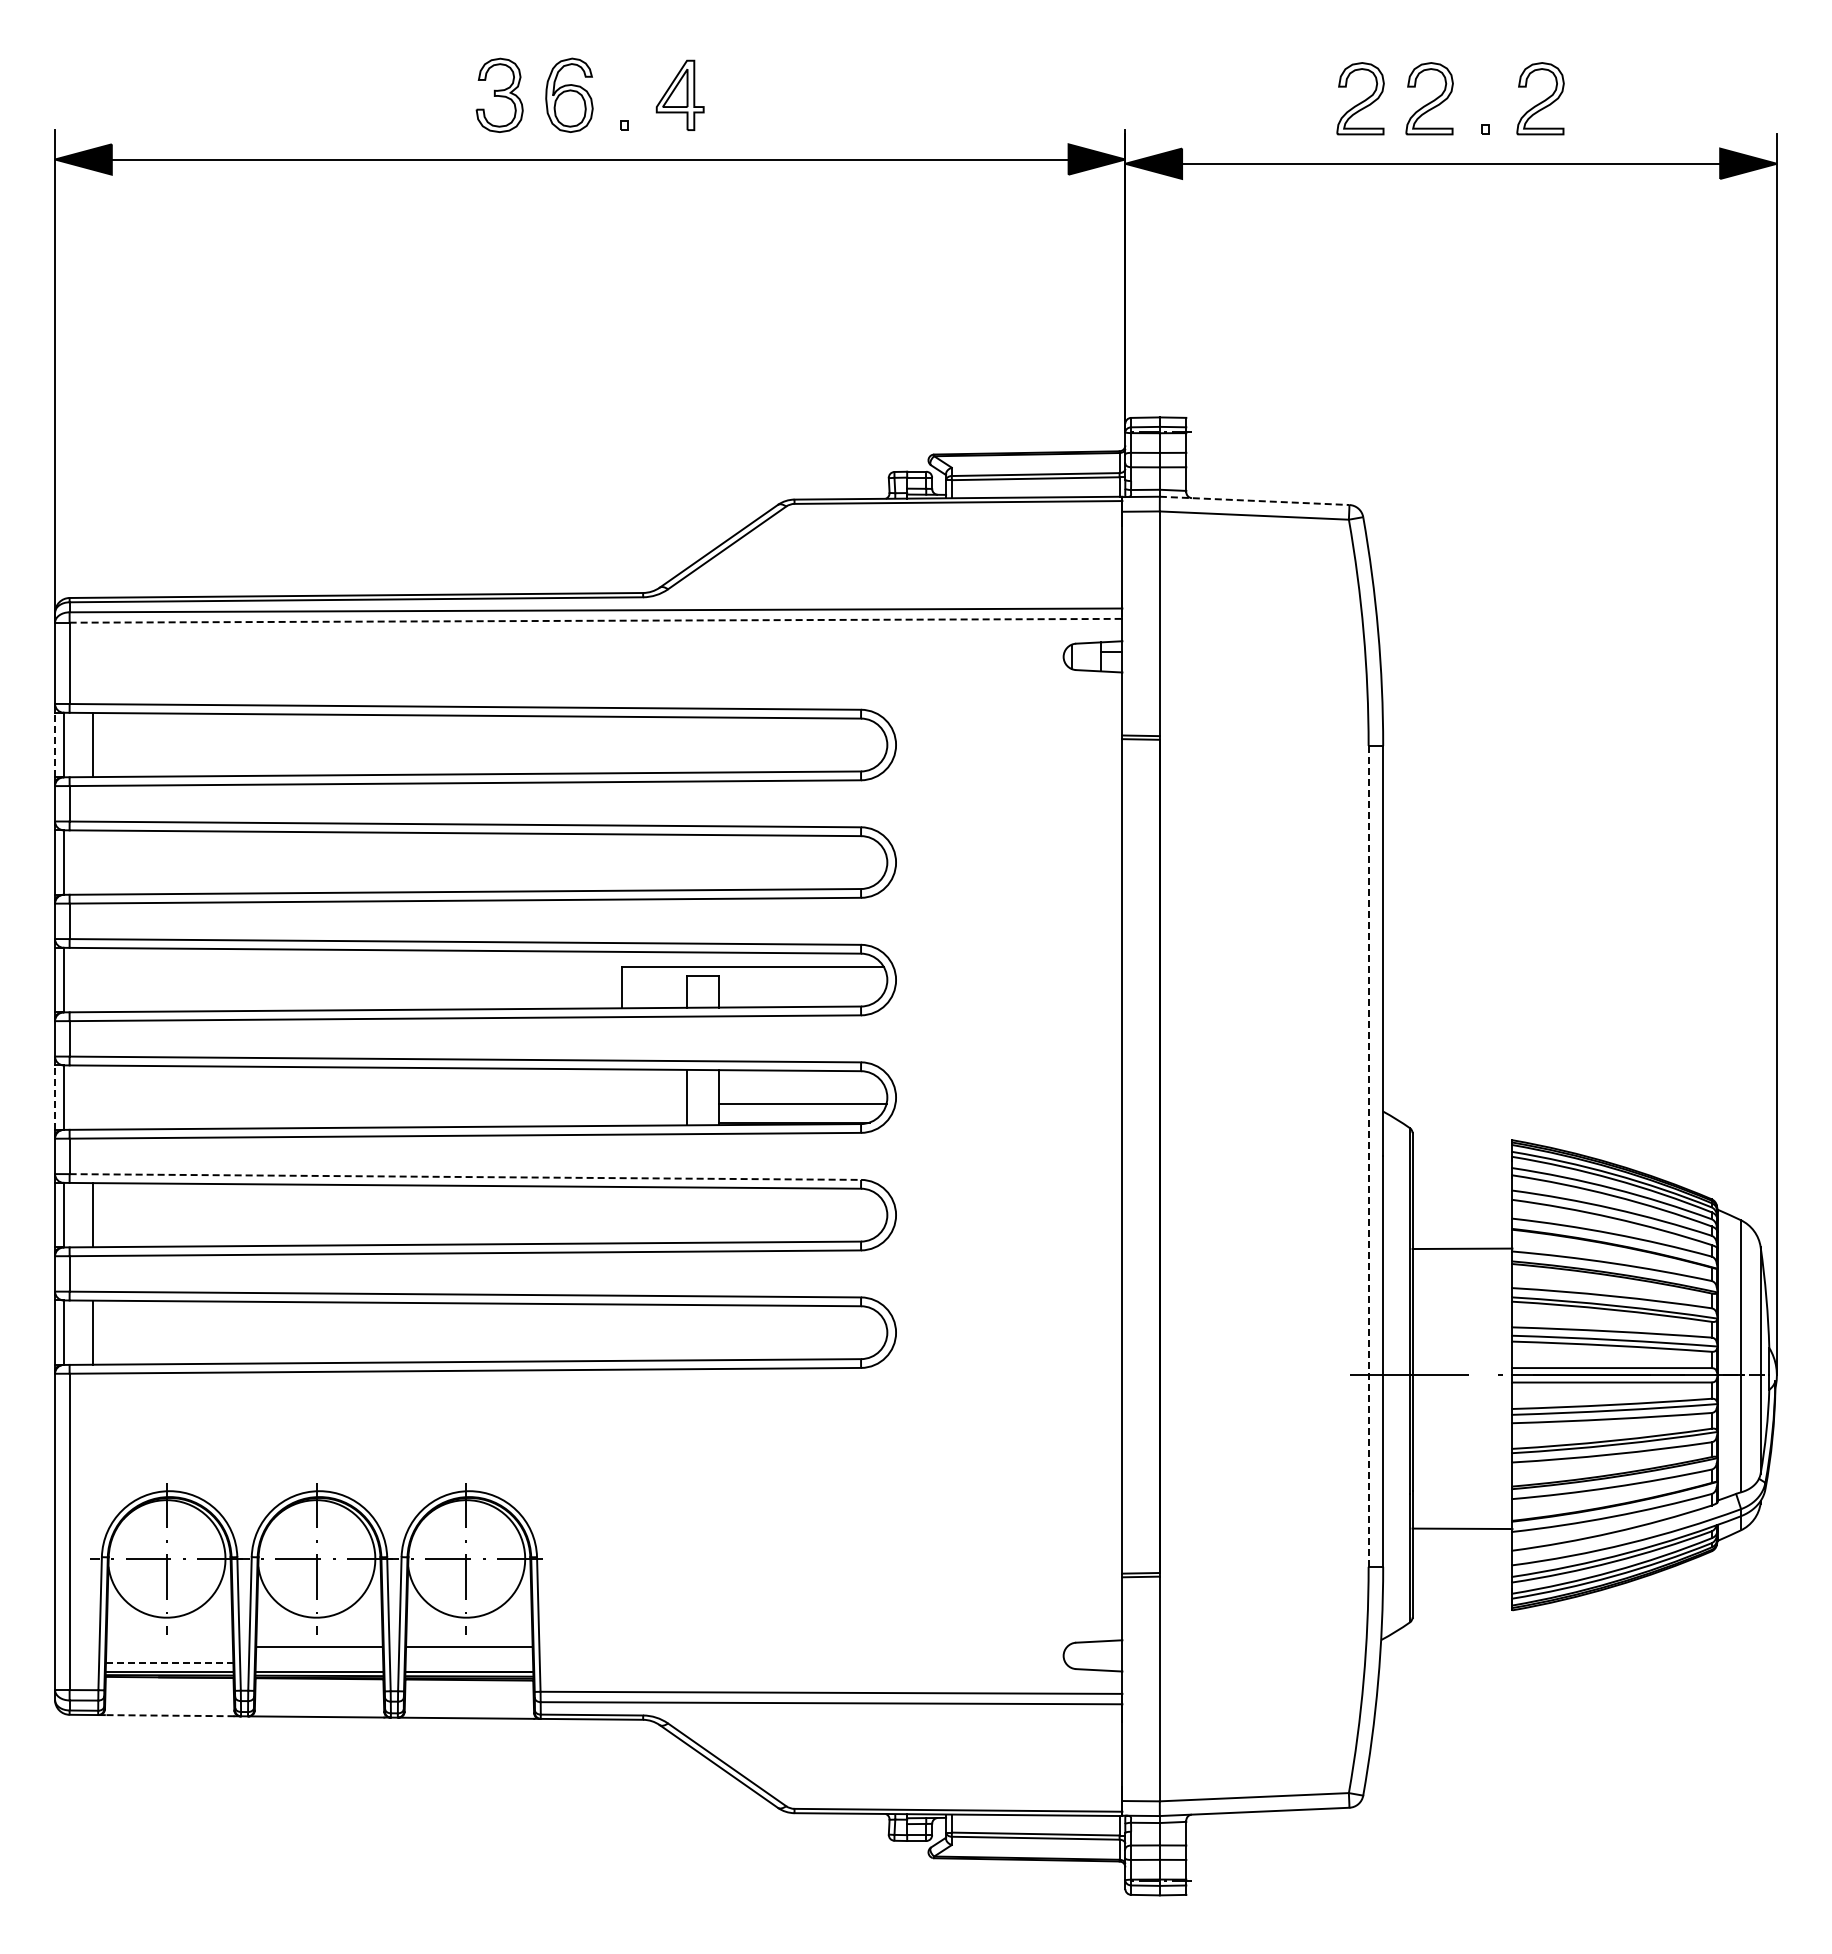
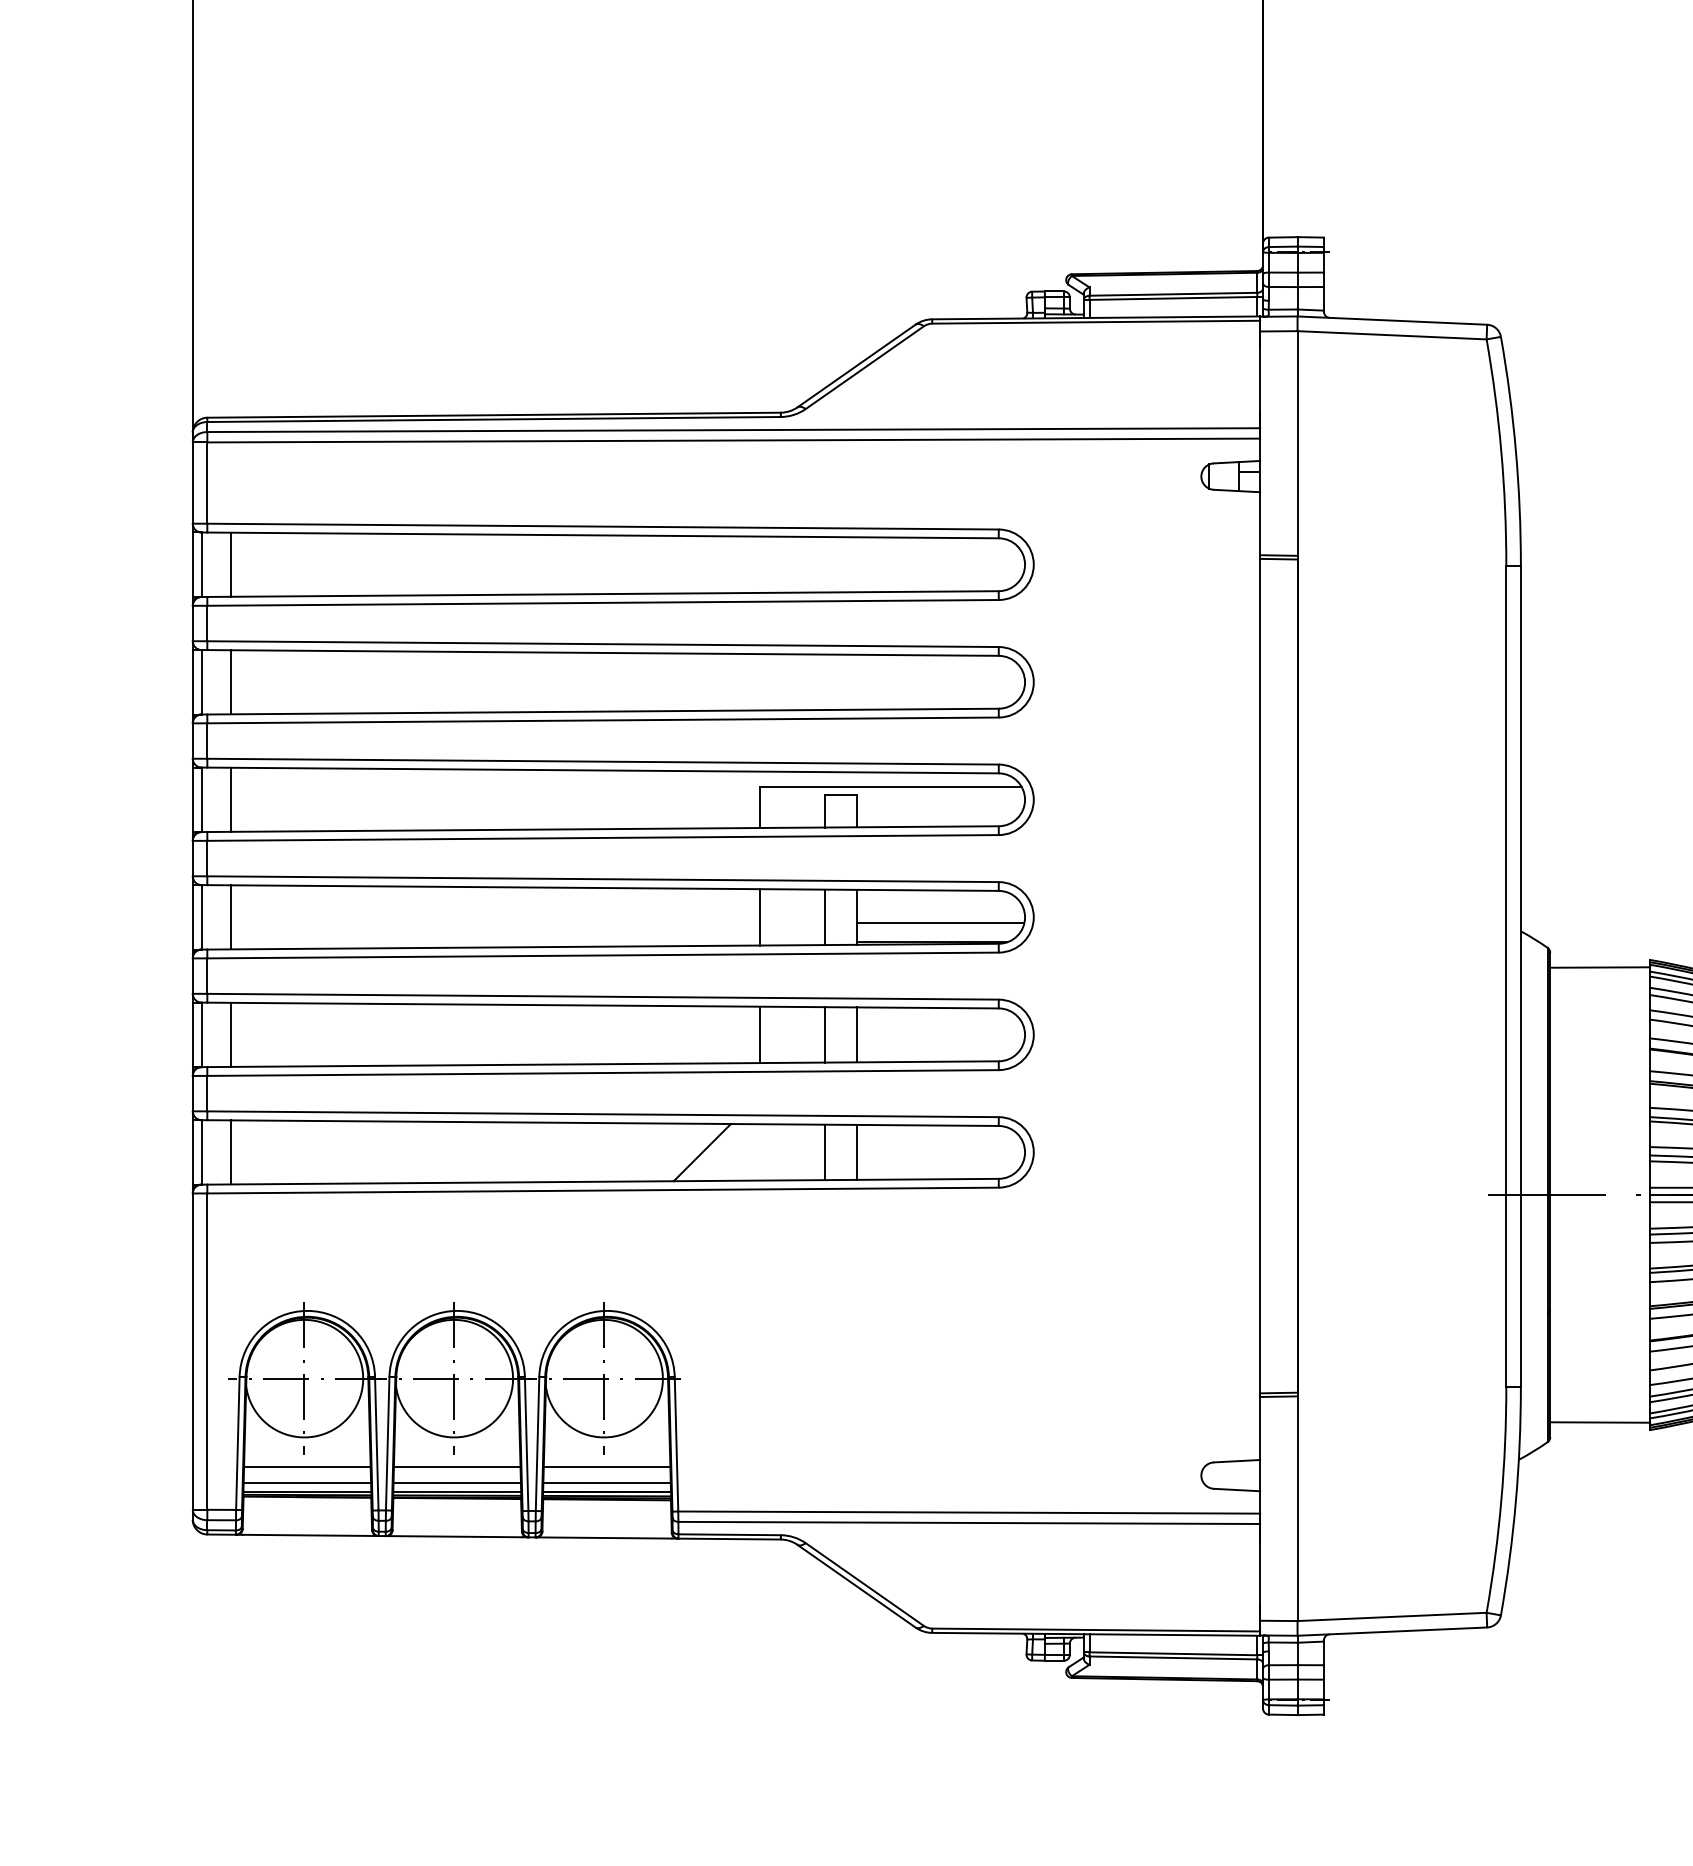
line: (1254, 500) -> (1392, 320), dashed -> solid
line: (596, 620) -> (734, 440), dashed -> solid
line: (55, 744) -> (193, 564), dashed -> solid
line: (93, 862) -> (231, 682), added
line: (93, 980) -> (231, 800), added
line: (55, 1097) -> (193, 917), dashed -> solid
line: (93, 1097) -> (231, 917), added
line: (622, 1097) -> (760, 917), added
line: (1368, 1155) -> (1506, 975), dashed -> solid
line: (465, 1177) -> (603, 997), dashed -> solid
line: (622, 1214) -> (760, 1034), added
line: (686, 1214) -> (824, 1034), added
line: (719, 1214) -> (857, 1034), added
line: (1462, 1248) -> (1600, 967), moved
line: (564, 1332) -> (702, 1152), added
line: (686, 1332) -> (824, 1152), added
line: (719, 1332) -> (857, 1152), added
line: (1462, 1528) -> (1600, 1422), moved
line: (169, 1647) -> (307, 1467), added
line: (169, 1663) -> (307, 1483), dashed -> solid
line: (319, 1663) -> (457, 1483), added
line: (469, 1663) -> (607, 1483), added
line: (169, 1715) -> (307, 1535), dashed -> solid

